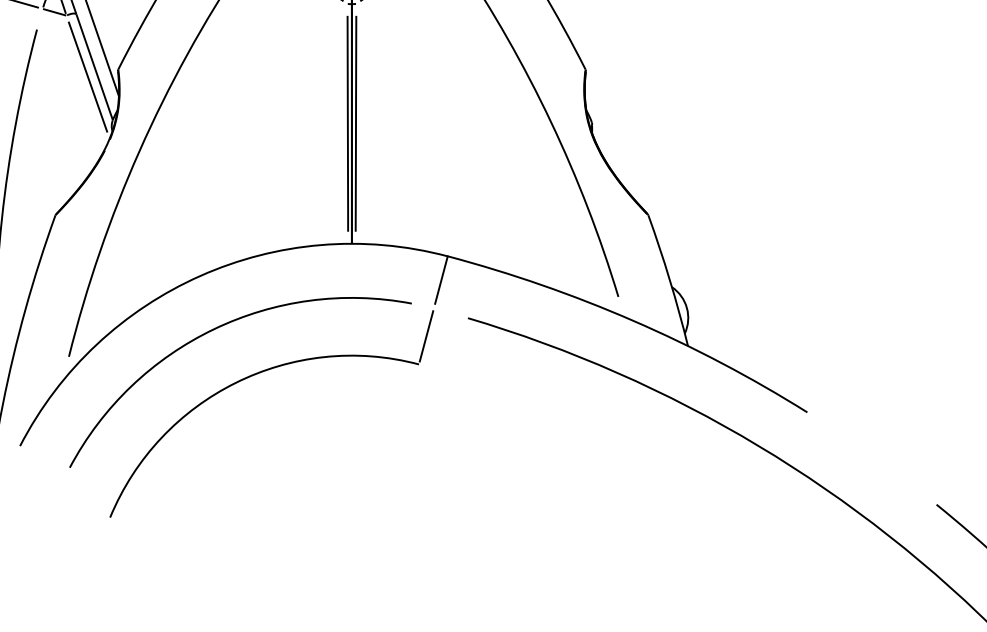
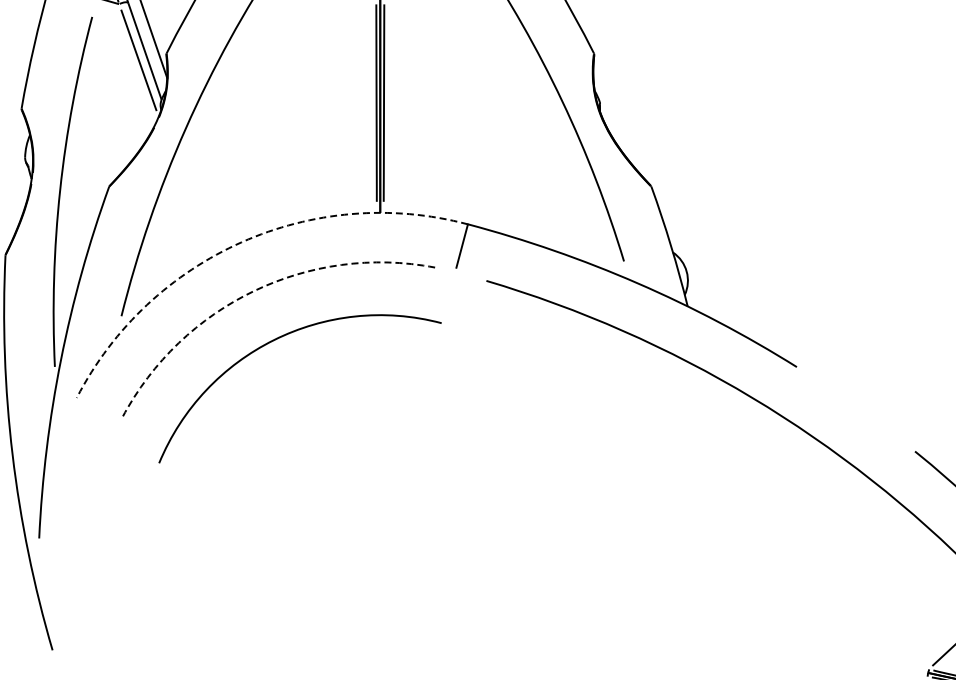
arc: (200, 276) -> (241, 242), solid -> dashed
arc: (213, 329) -> (253, 291), solid -> dashed
line: (426, 336) -> (448, 297), removed

